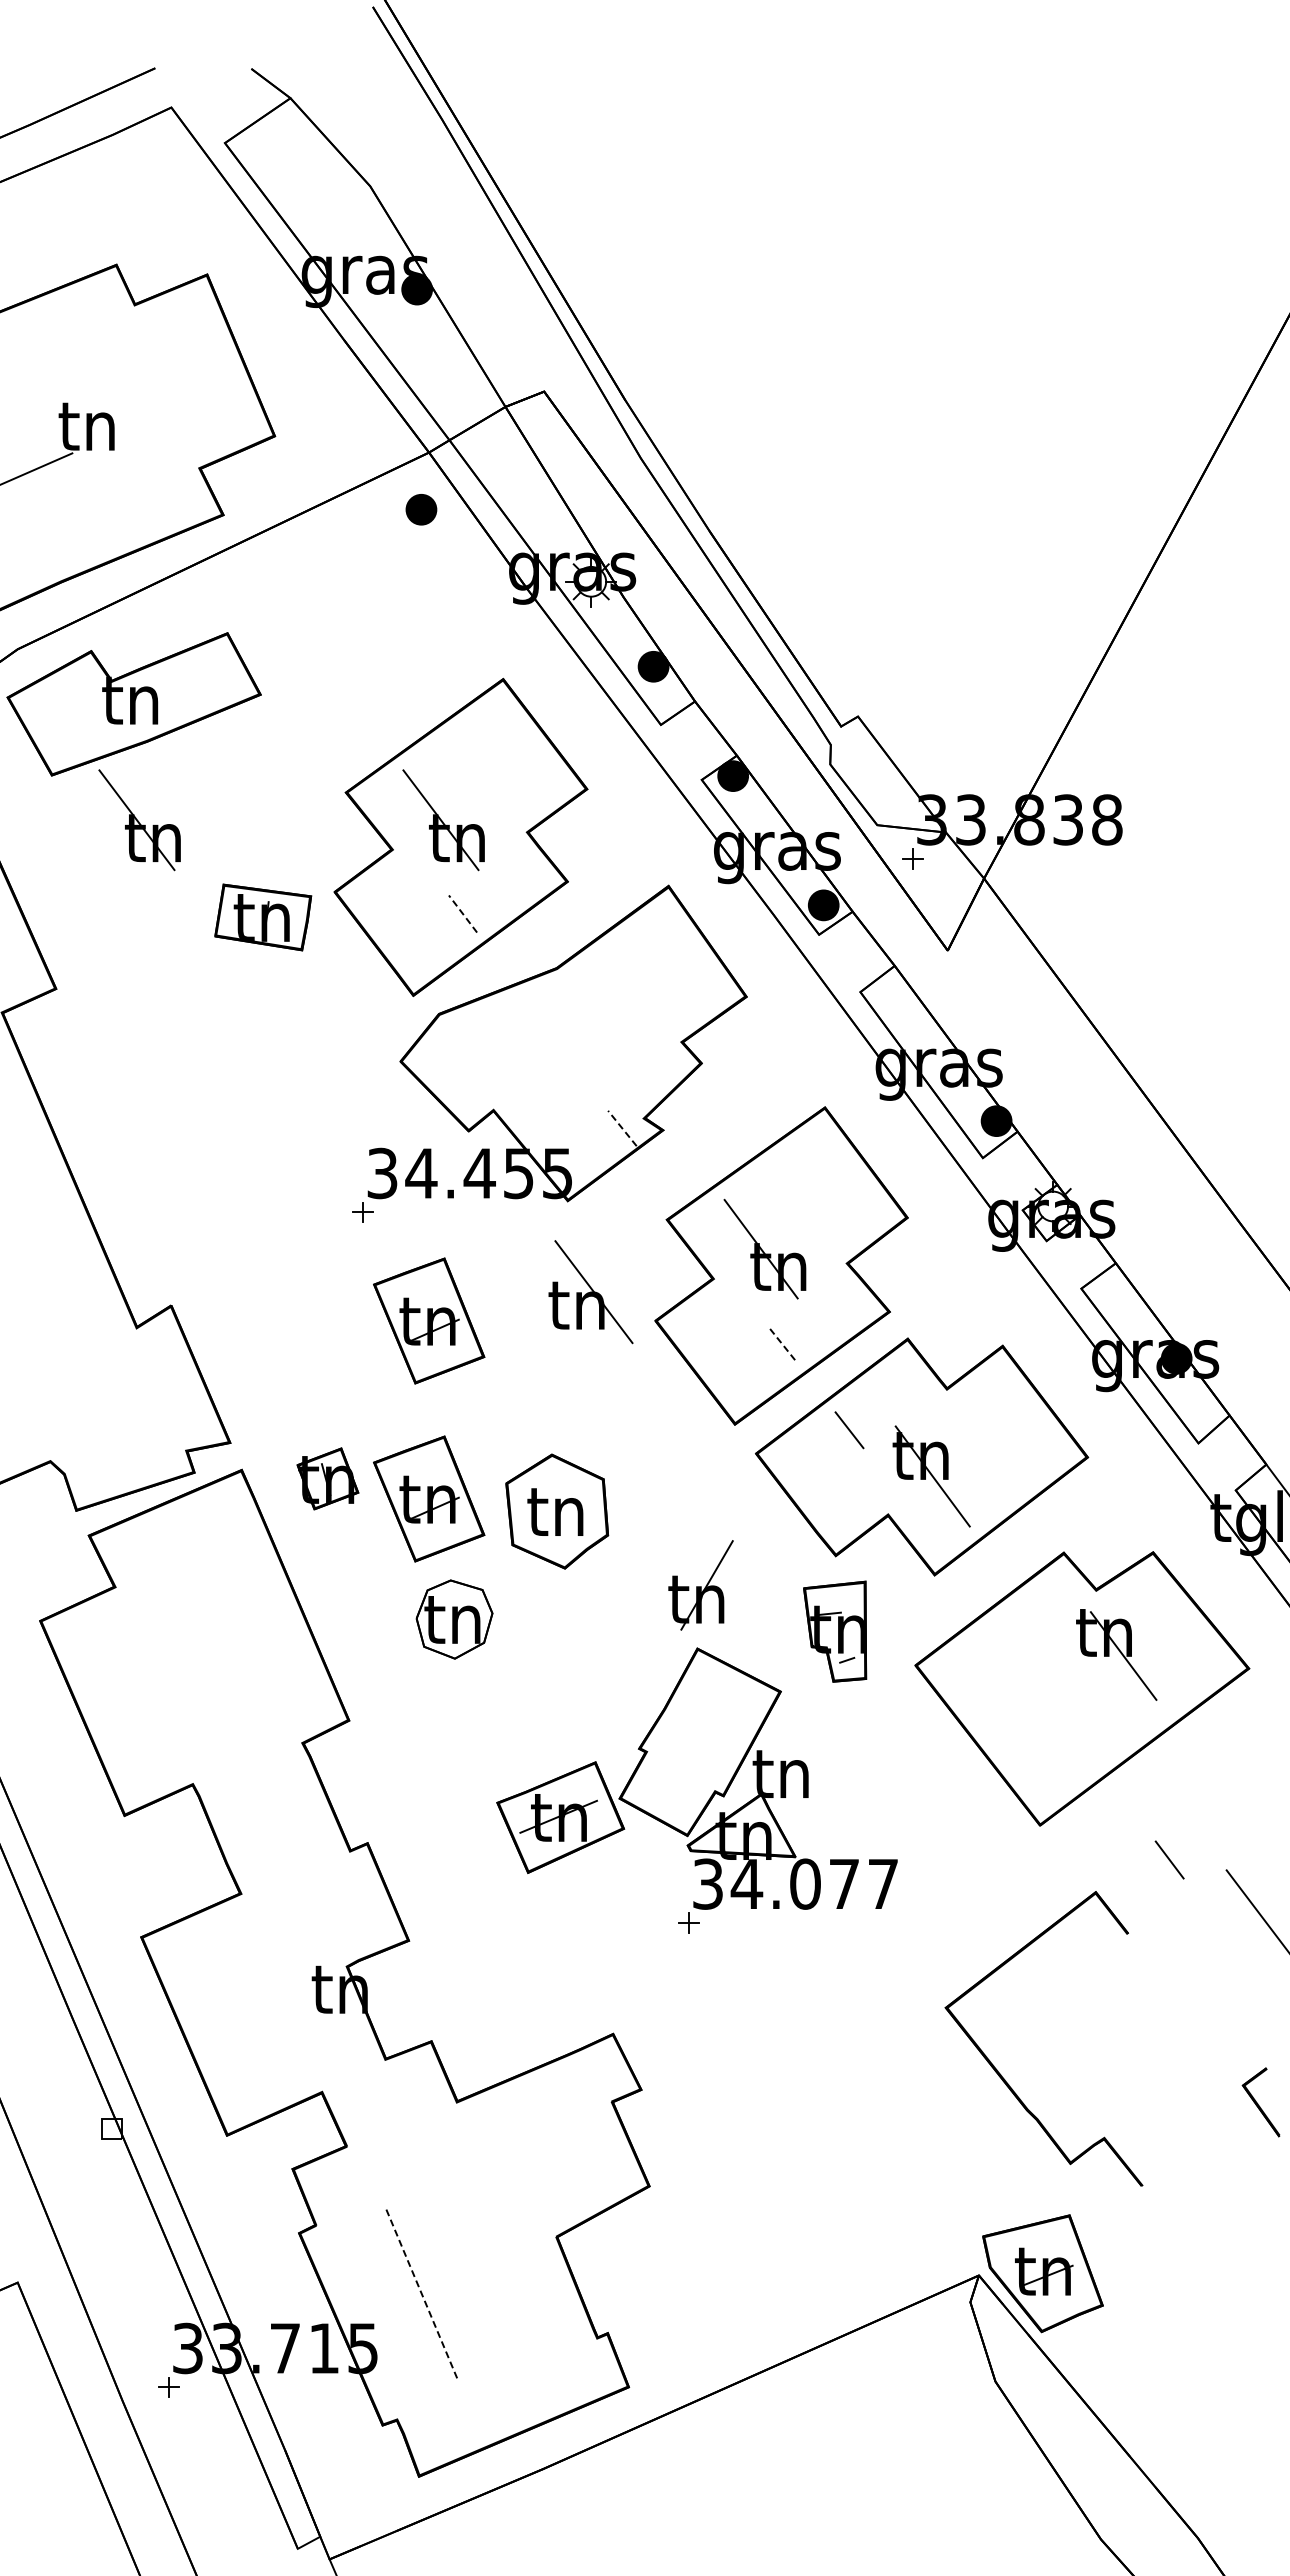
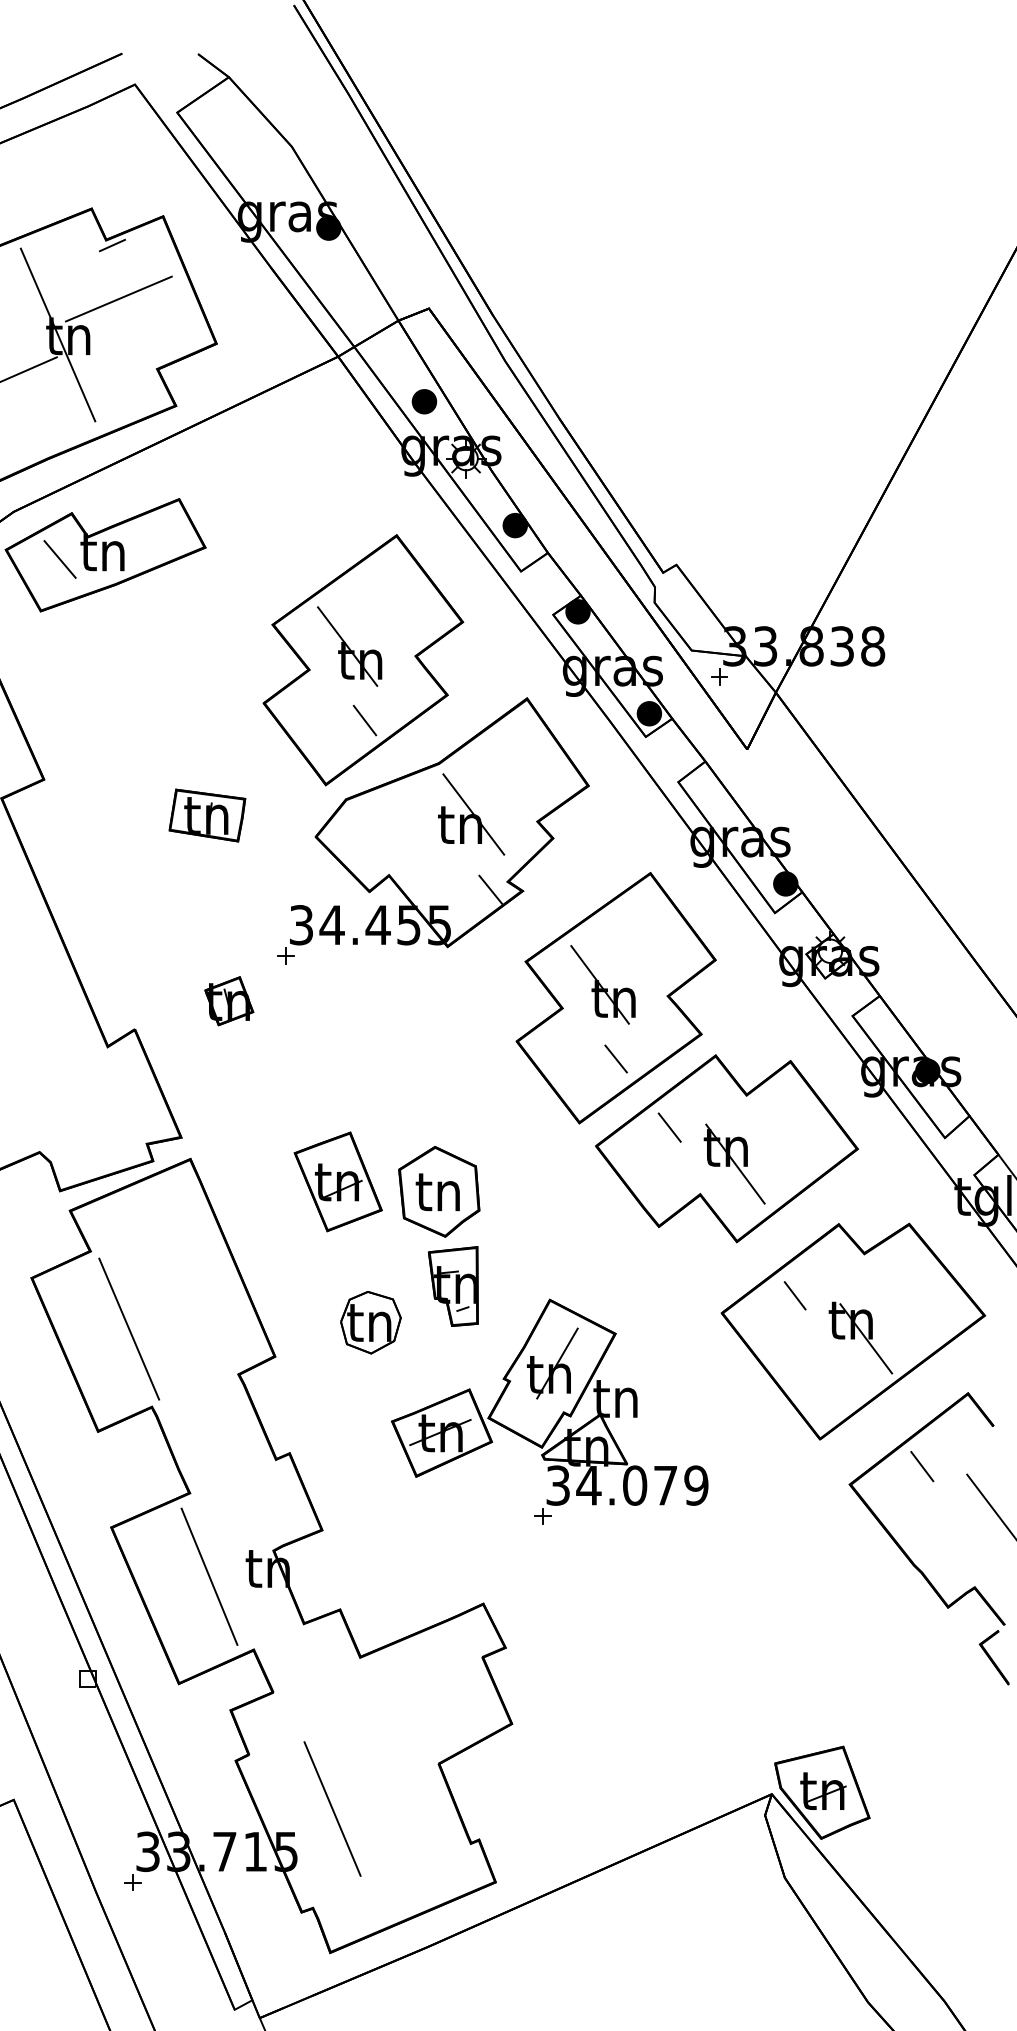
line: (142, 311) -> (112, 245), added
line: (150, 379) -> (118, 299), added
line: (73, 424) -> (57, 334), added
part: (421, 509) -> (424, 401), moved
line: (76, 709) -> (60, 559), added
part: (139, 820) -> (109, 646), removed
line: (462, 913) -> (364, 720), dashed -> solid
part: (263, 917) -> (207, 815), moved
line: (622, 1128) -> (490, 889), dashed -> solid
part: (590, 1292) -> (471, 814), moved
part: (429, 1320) -> (338, 1041), removed
line: (781, 1343) -> (616, 1059), dashed -> solid
part: (327, 1478) -> (228, 1000), moved
part: (700, 1585) -> (552, 1363), moved
part: (454, 1619) -> (370, 1322), moved
part: (835, 1631) -> (453, 1286), moved
line: (1008, 1643) -> (795, 1295), added
part: (1116, 1654) -> (860, 1337), moved
line: (163, 1685) -> (128, 1328), added
text: (882, 1883) -> (695, 1485), 34.077 -> 34.079
line: (265, 1999) -> (209, 1576), added
part: (1001, 2074) -> (893, 1537), moved
line: (421, 2294) -> (332, 1809), dashed -> solid

